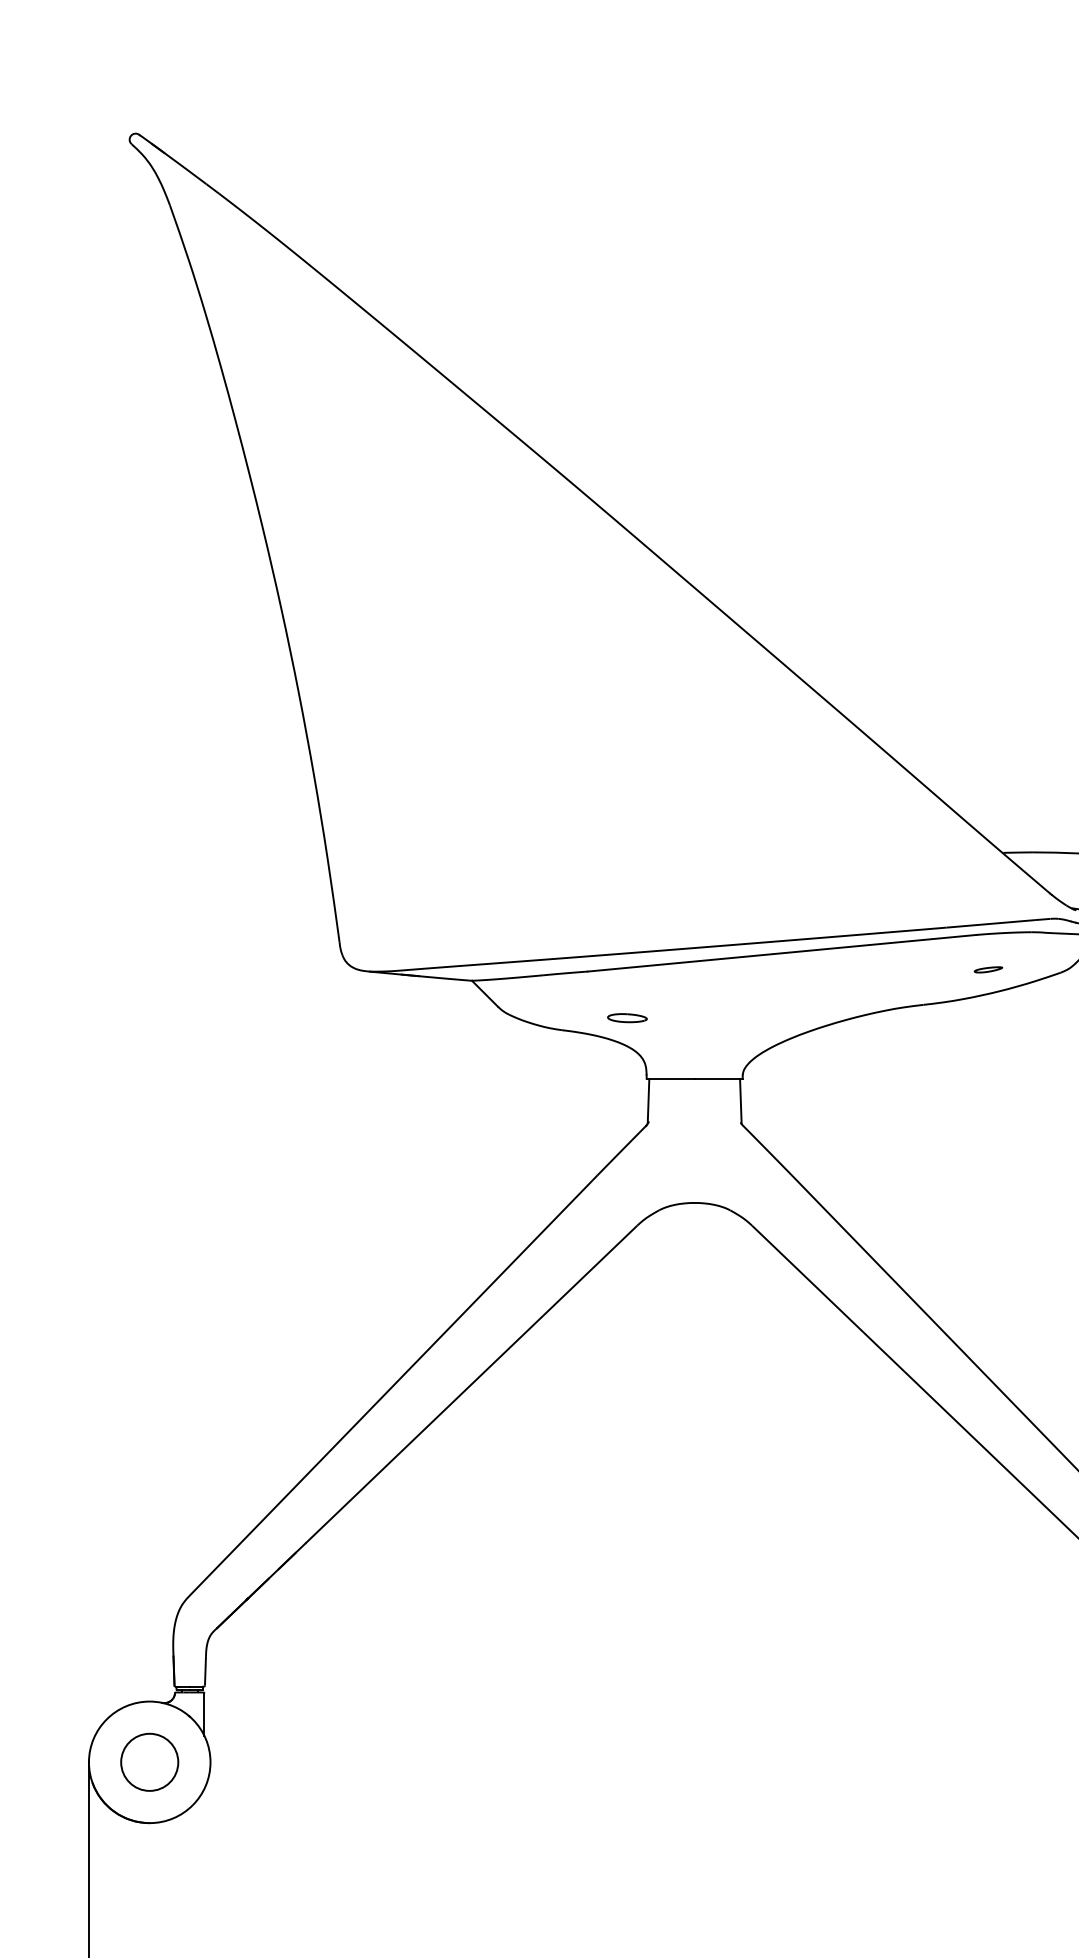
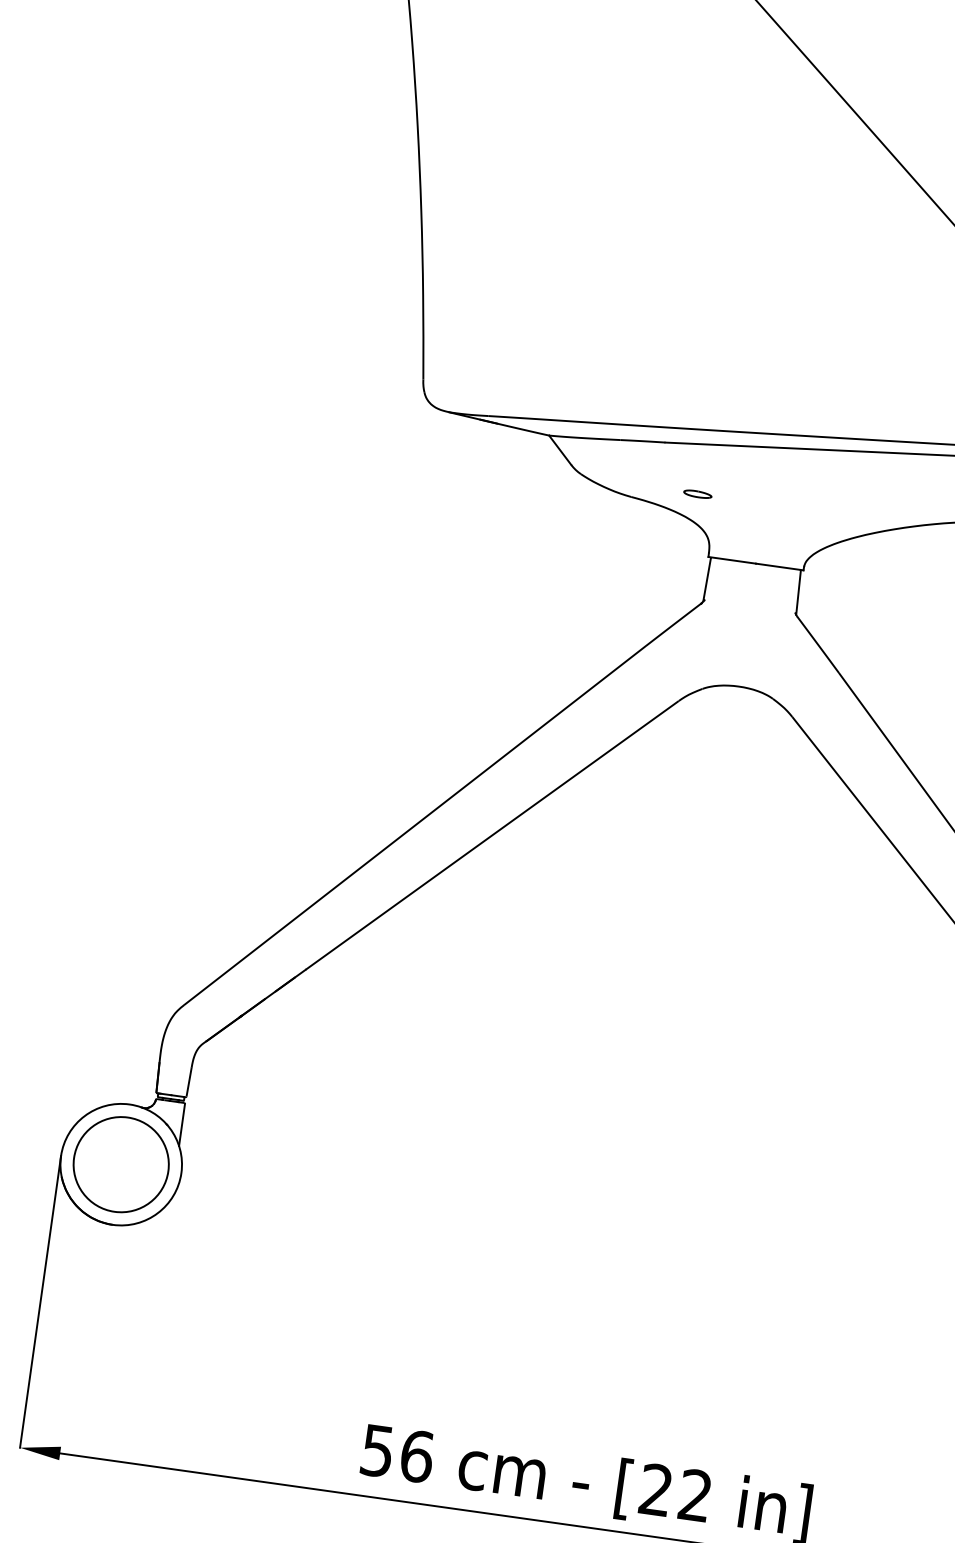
part: (627, 1018) -> (697, 494), size x0.71
circle: (149, 1761) -> (121, 1163), size x1.67

